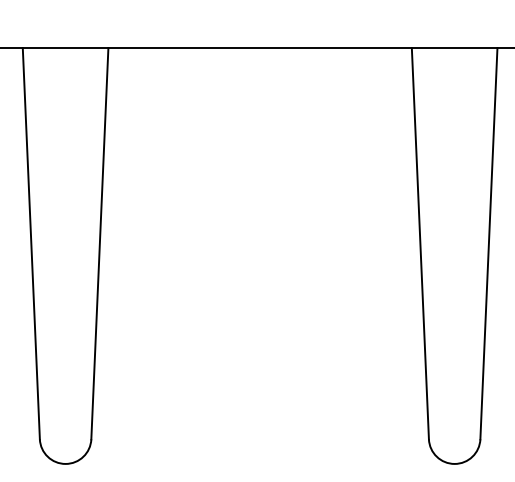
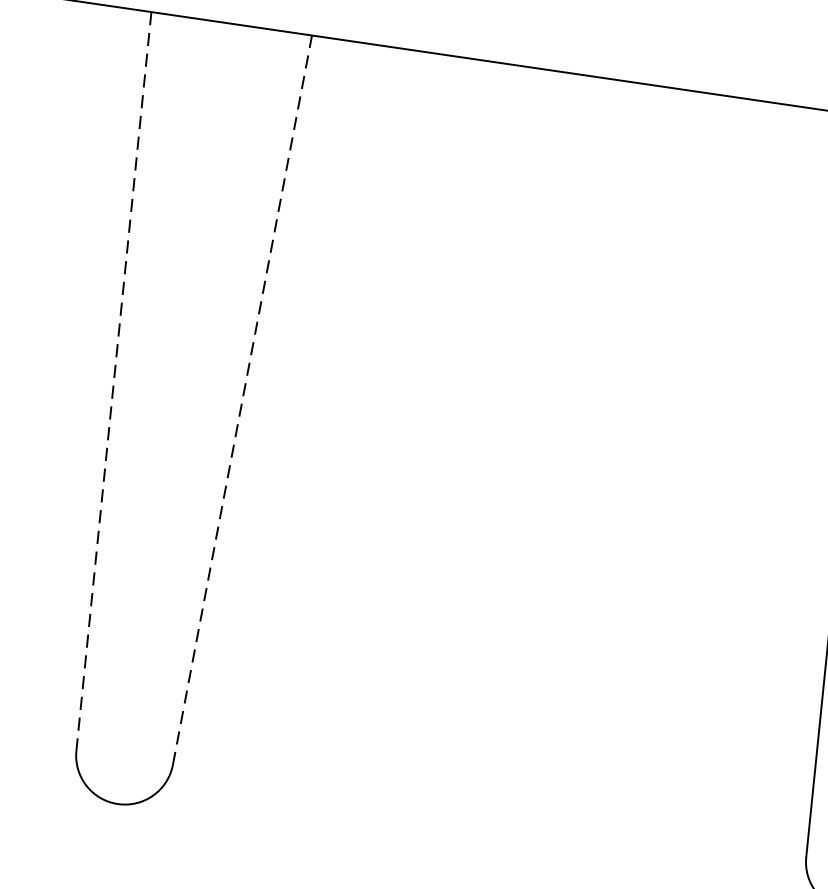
line: (31, 243) -> (114, 381), solid -> dashed
line: (99, 243) -> (241, 399), solid -> dashed

